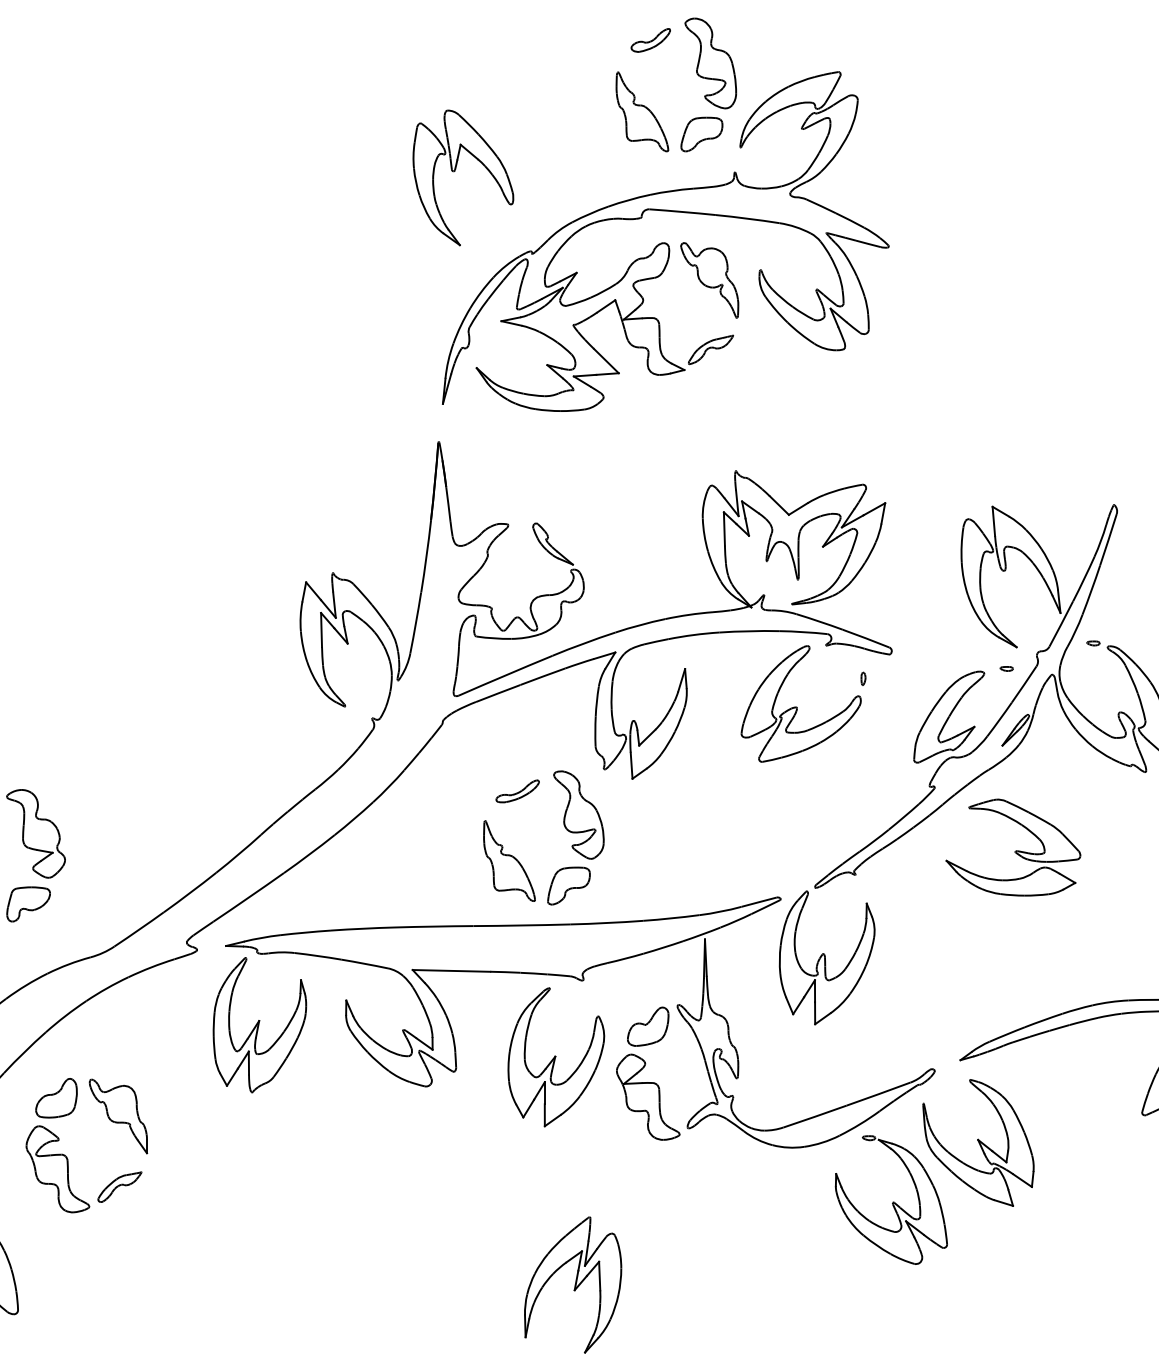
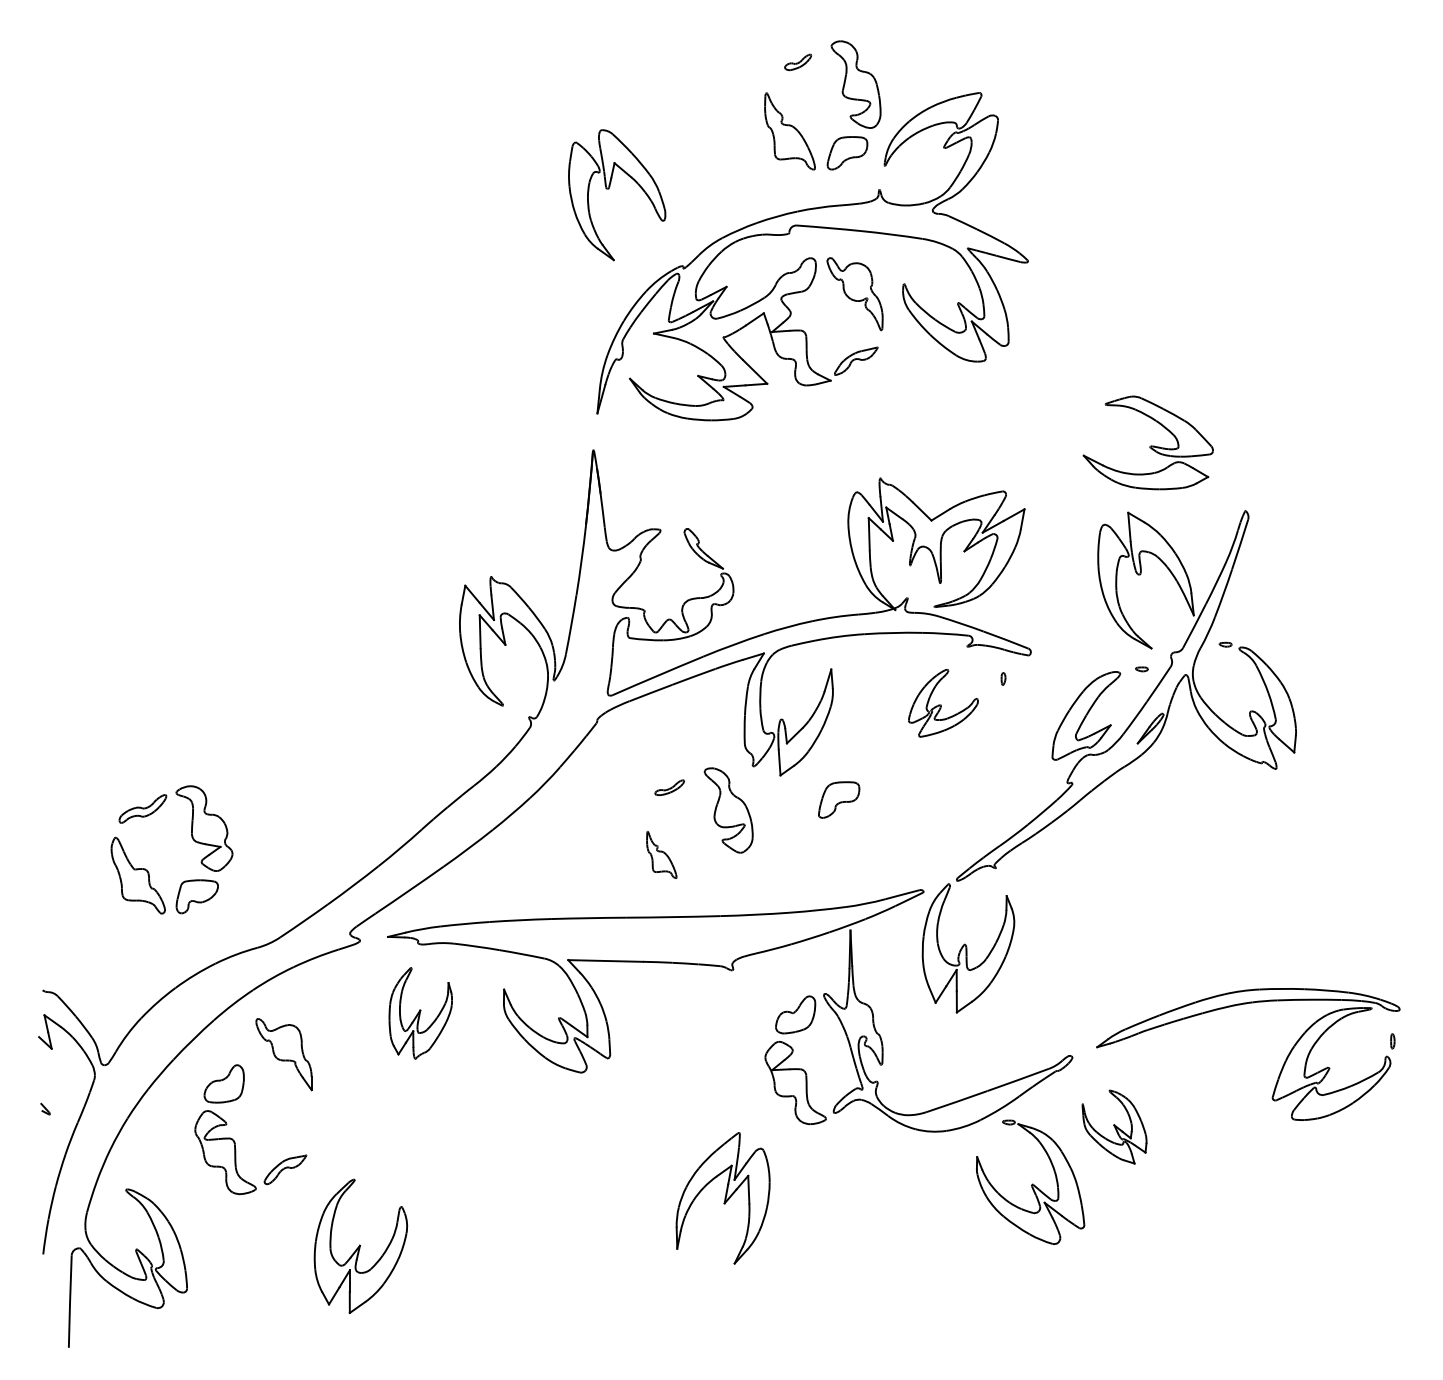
part: (650, 40) -> (797, 62), size x0.7
part: (801, 704) -> (943, 703), size x0.6
part: (517, 791) -> (669, 787), size x0.7
part: (1012, 847) -> (1147, 442), moved
part: (509, 860) -> (661, 854), size x0.6
part: (569, 885) -> (839, 799), moved
part: (259, 1025) -> (420, 1013), size x0.7
part: (555, 1056) -> (360, 1245), moved
part: (117, 1116) -> (283, 1054), moved
part: (978, 1142) -> (1114, 1126), size x0.6
part: (572, 1285) -> (722, 1198), moved

